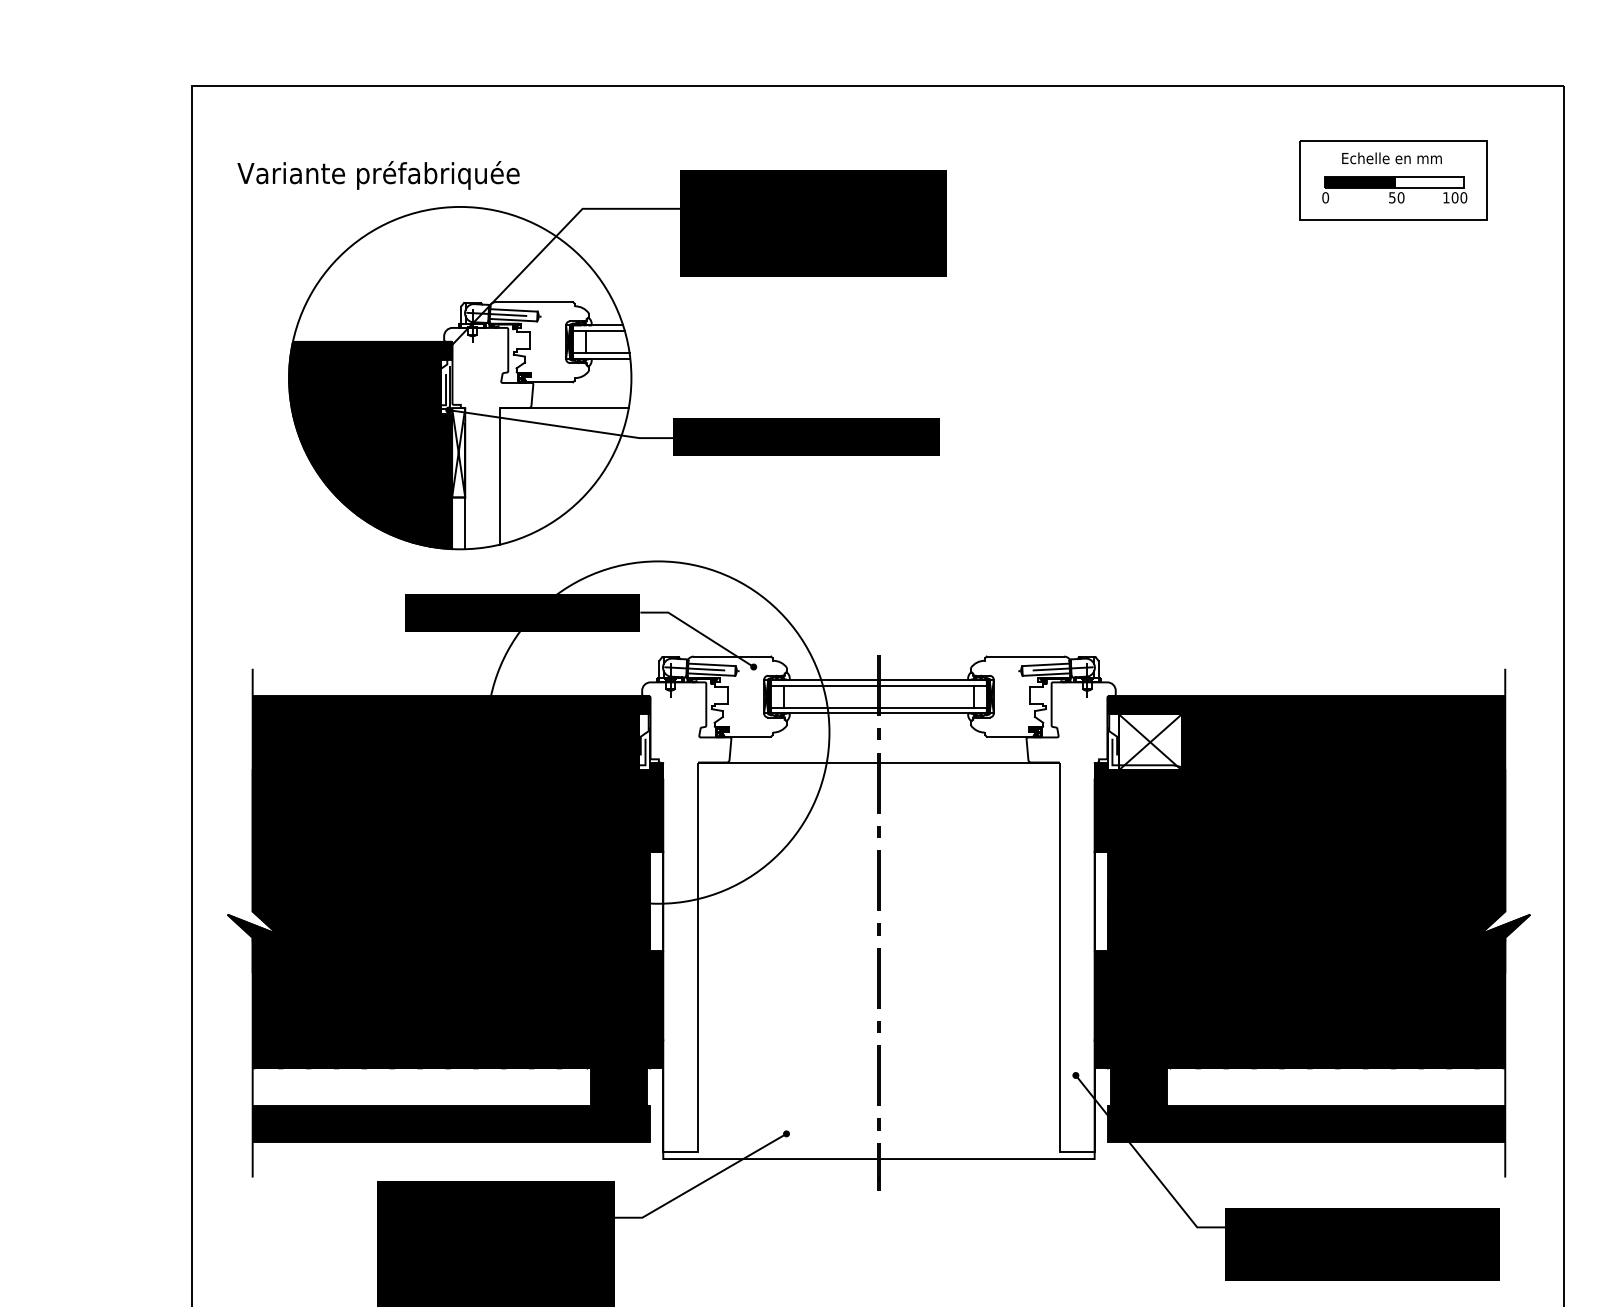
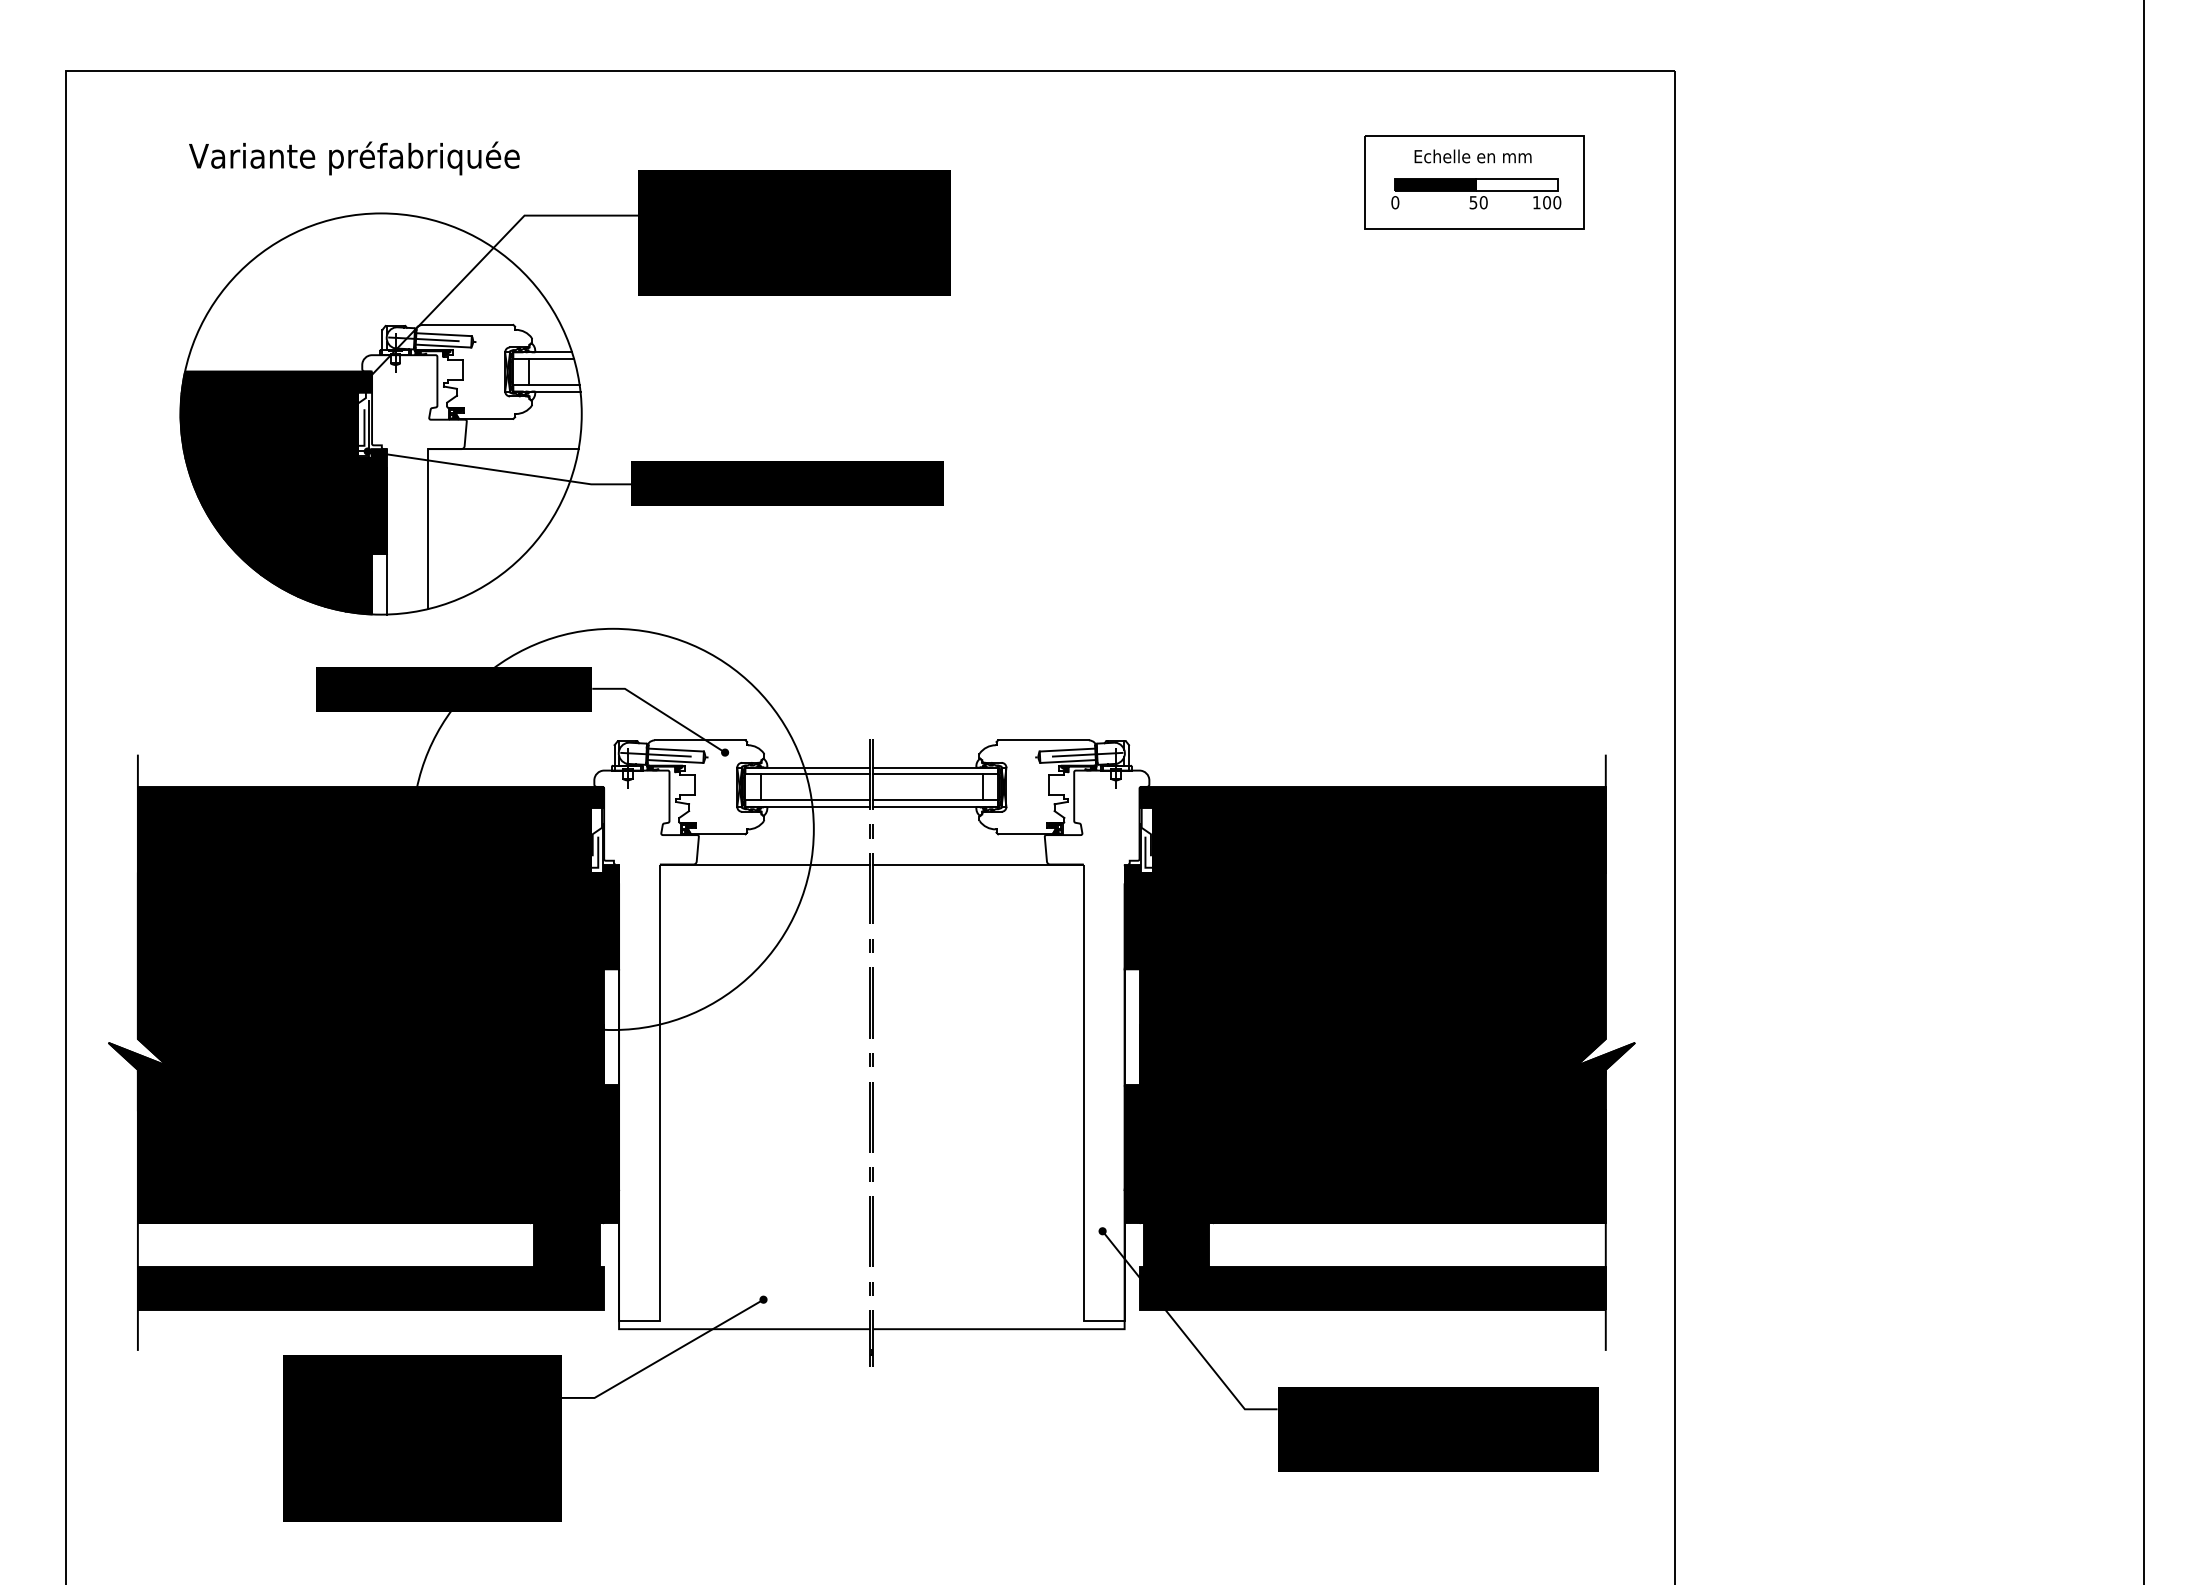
text: (378, 175) -> (354, 158), moved
fill: (457, 452) -> (378, 501), added
fill: (1150, 742) -> (1189, 840), added

